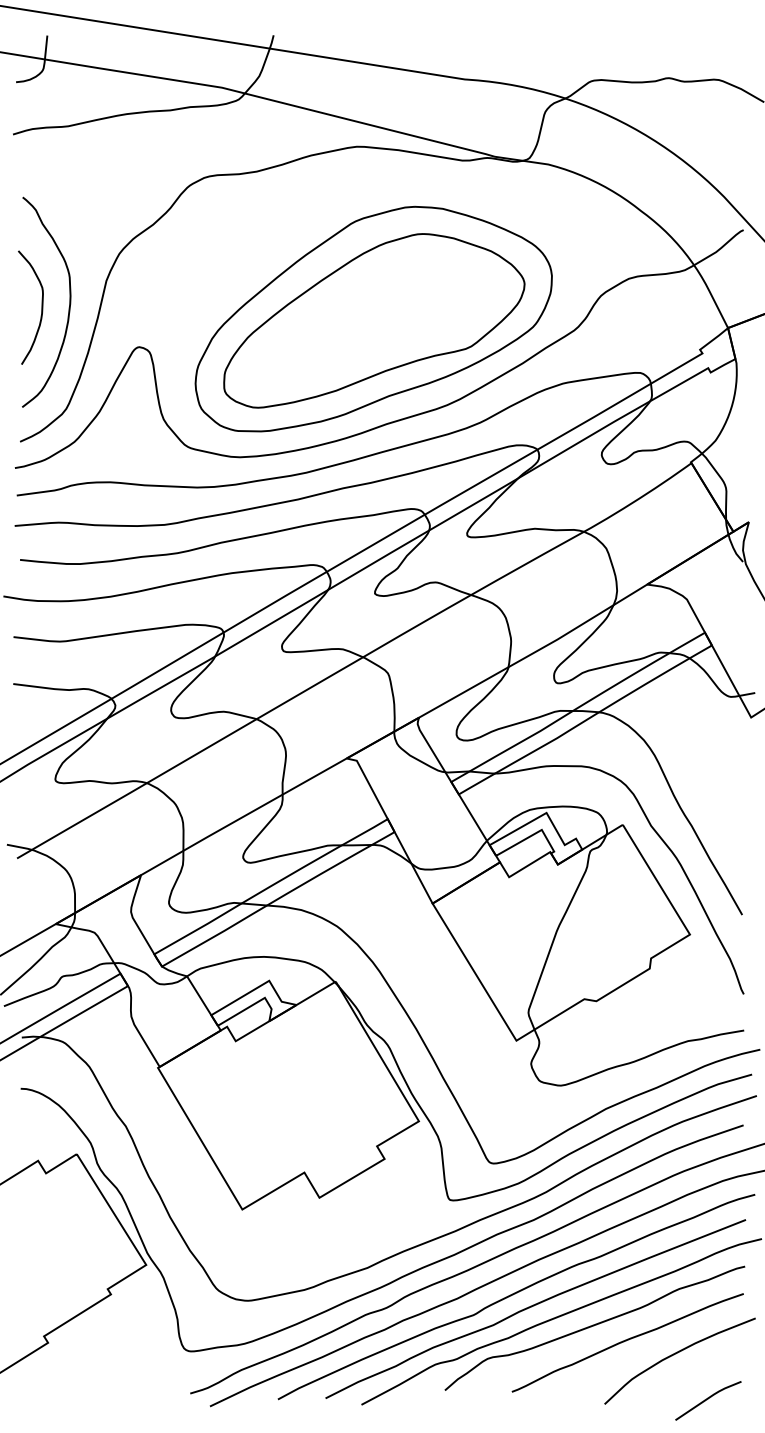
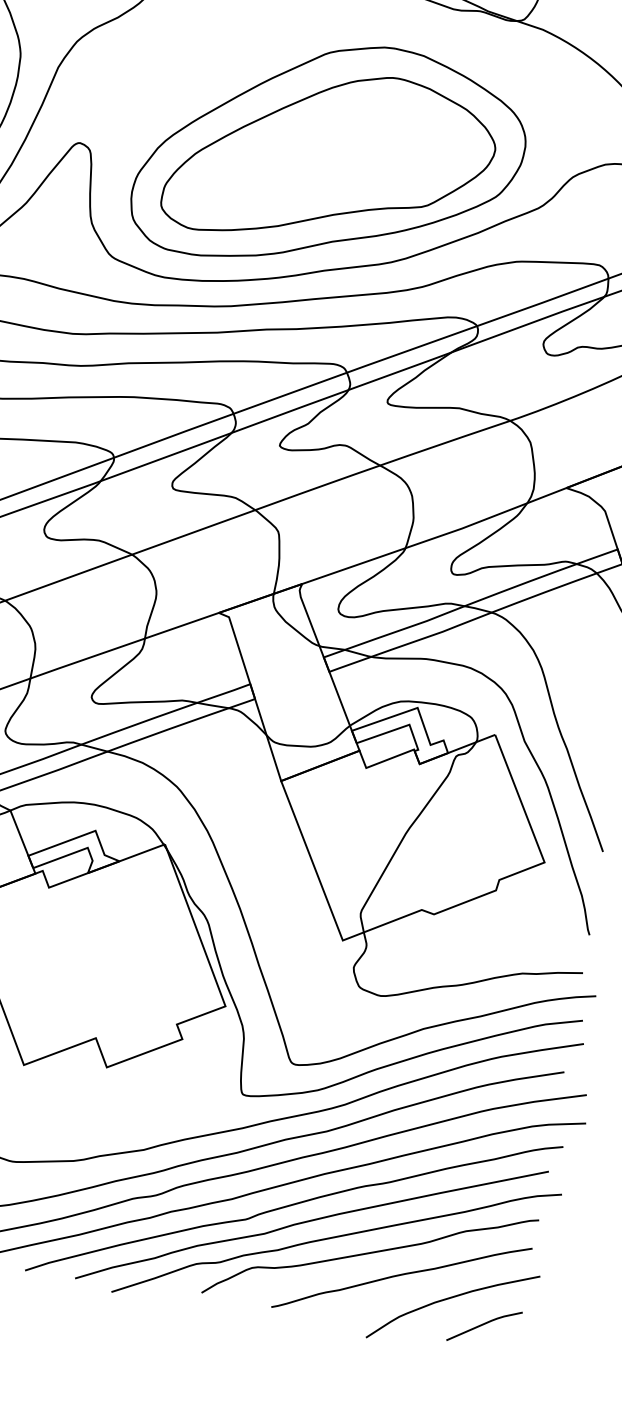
line: (708, 1399) -> (484, 1324), moved

